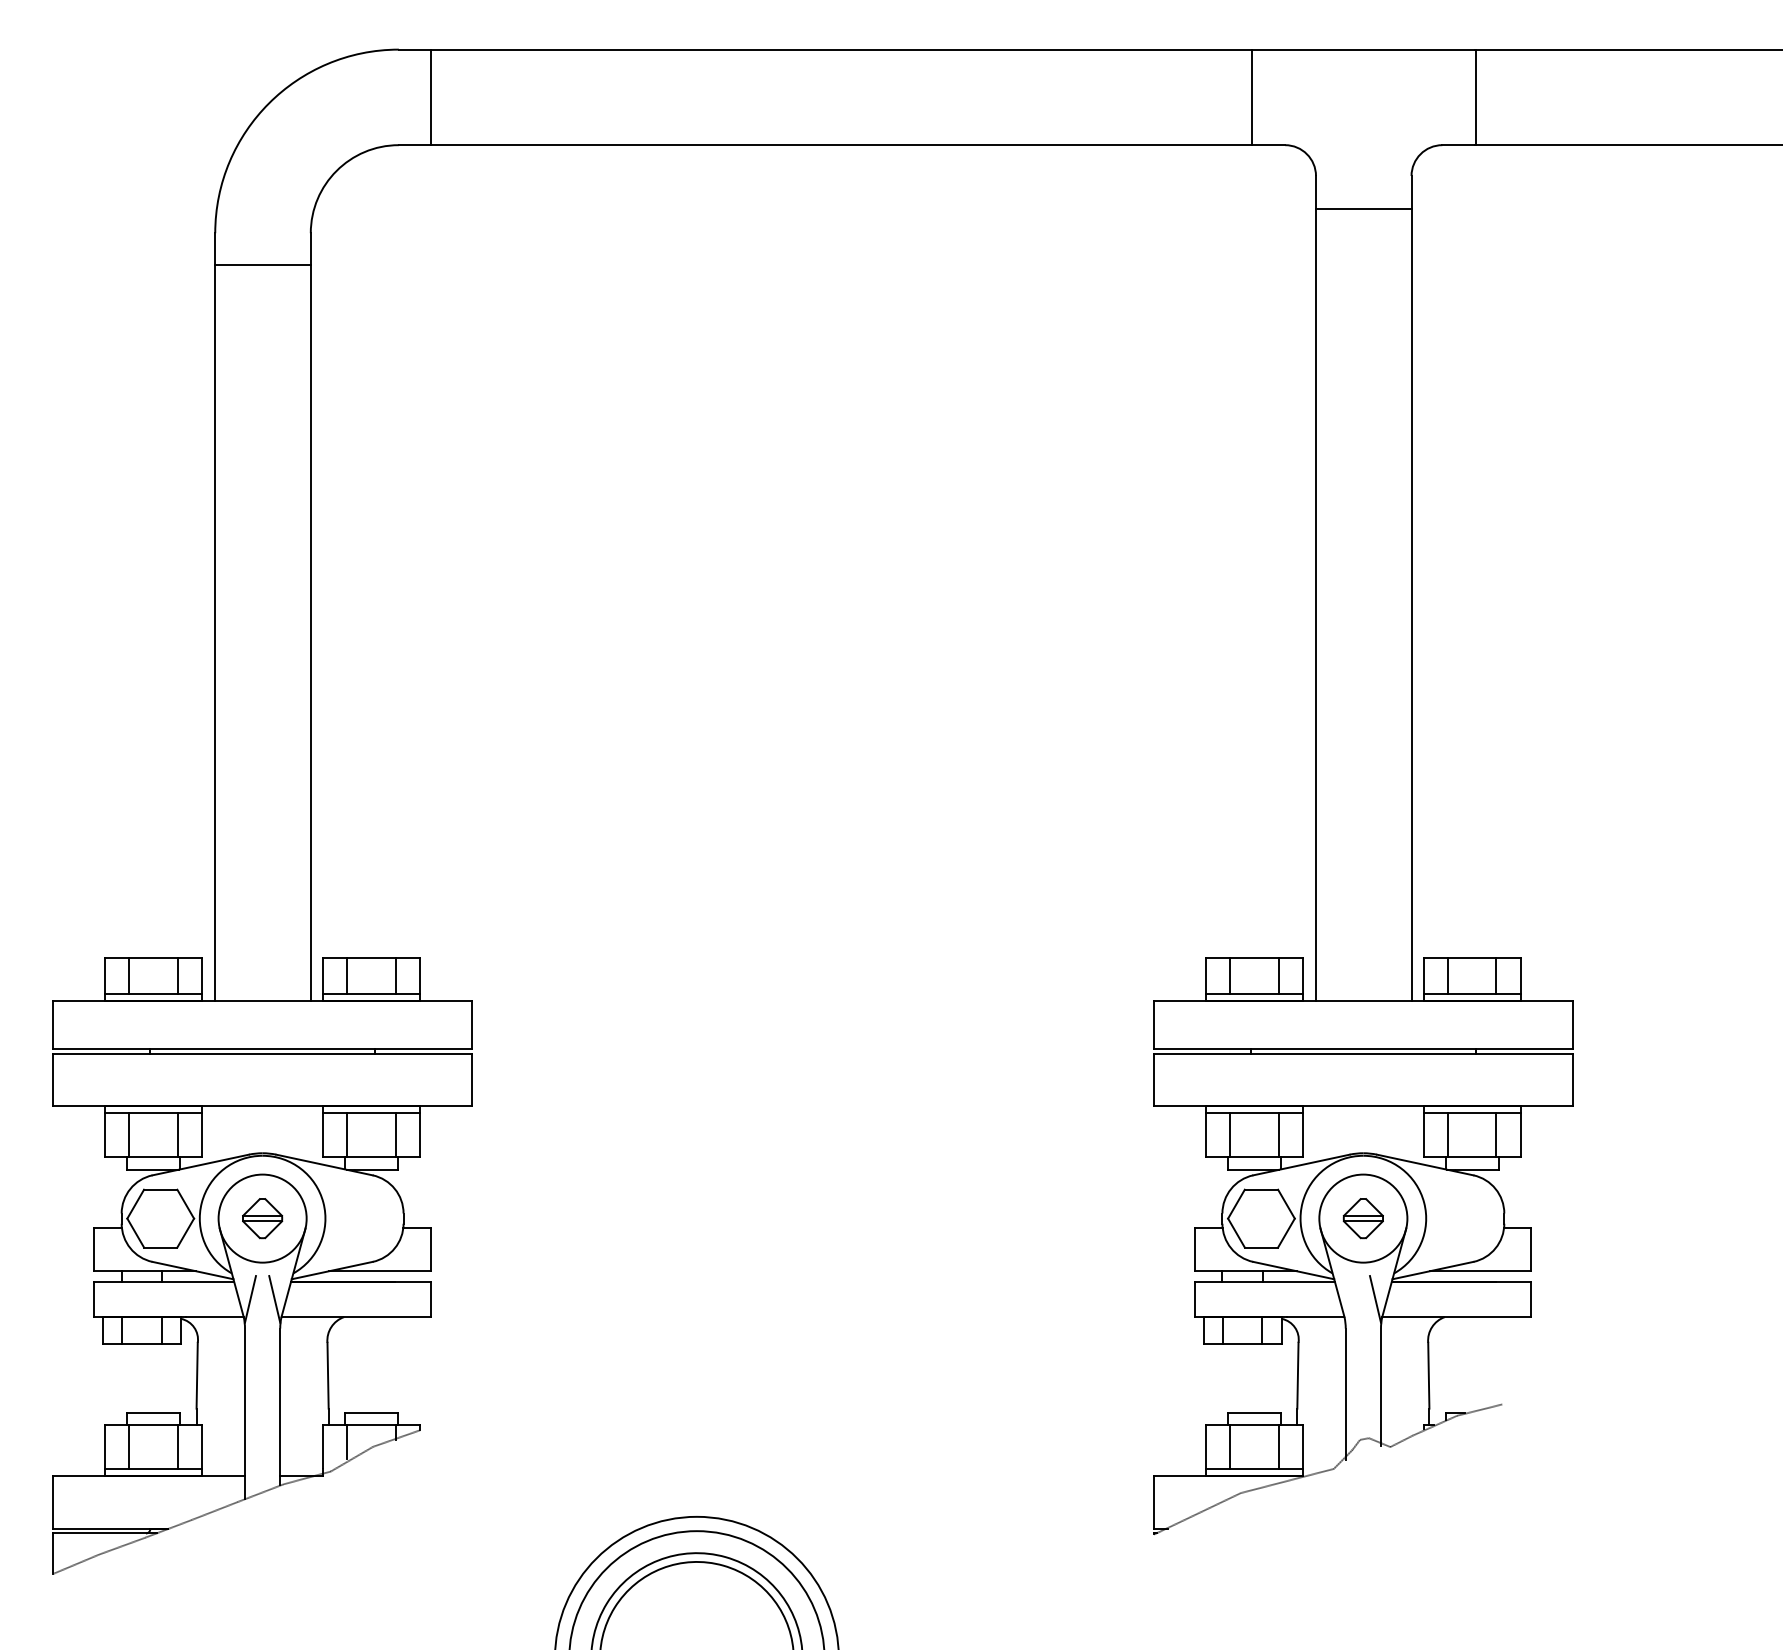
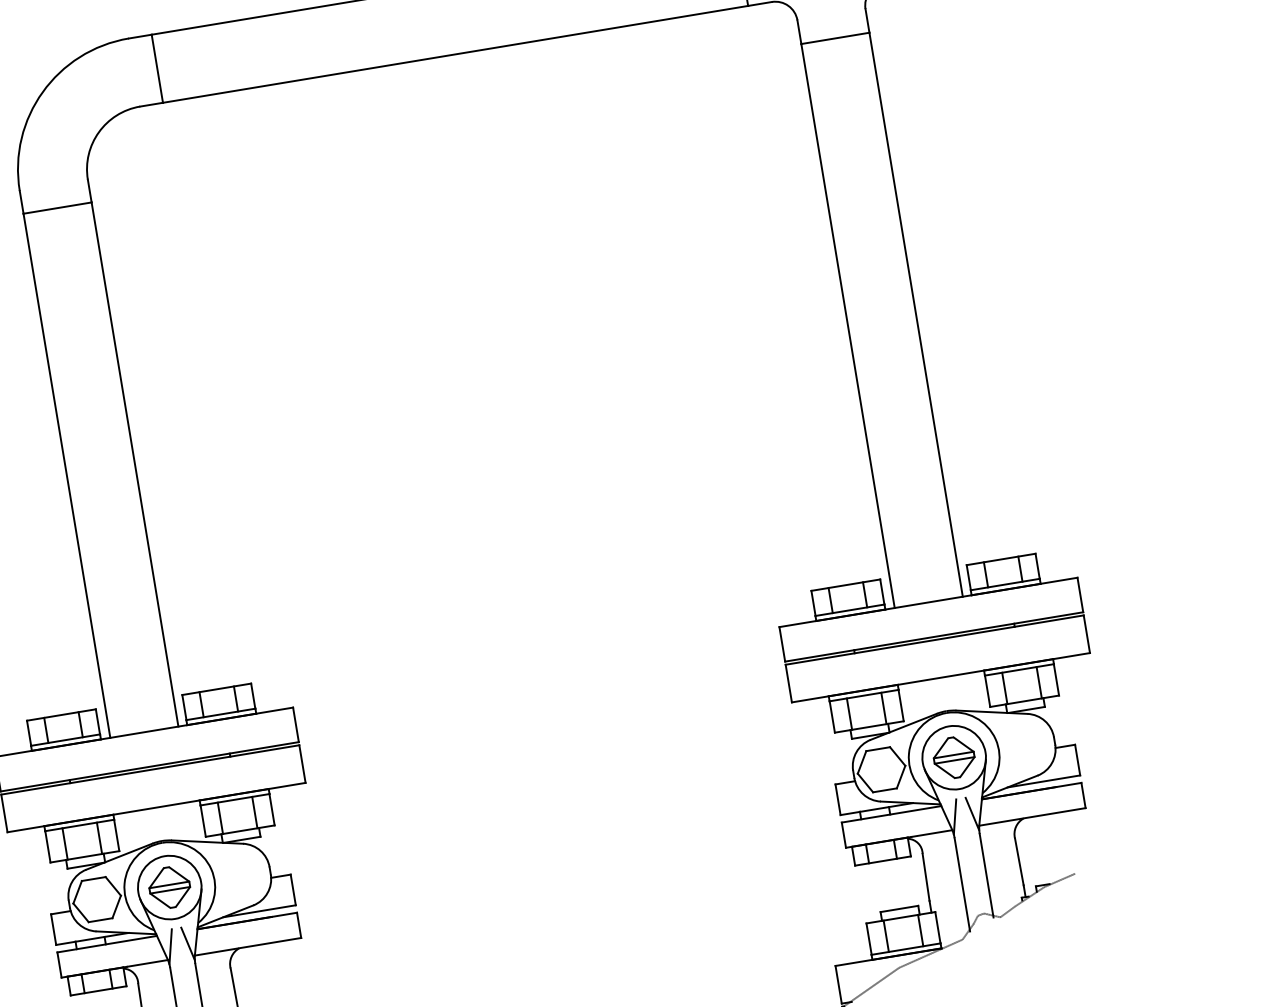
part: (262, 1218) -> (169, 887), size x1.43
part: (1363, 1218) -> (954, 757), size x1.43
line: (1350, 1299) -> (954, 816), added

